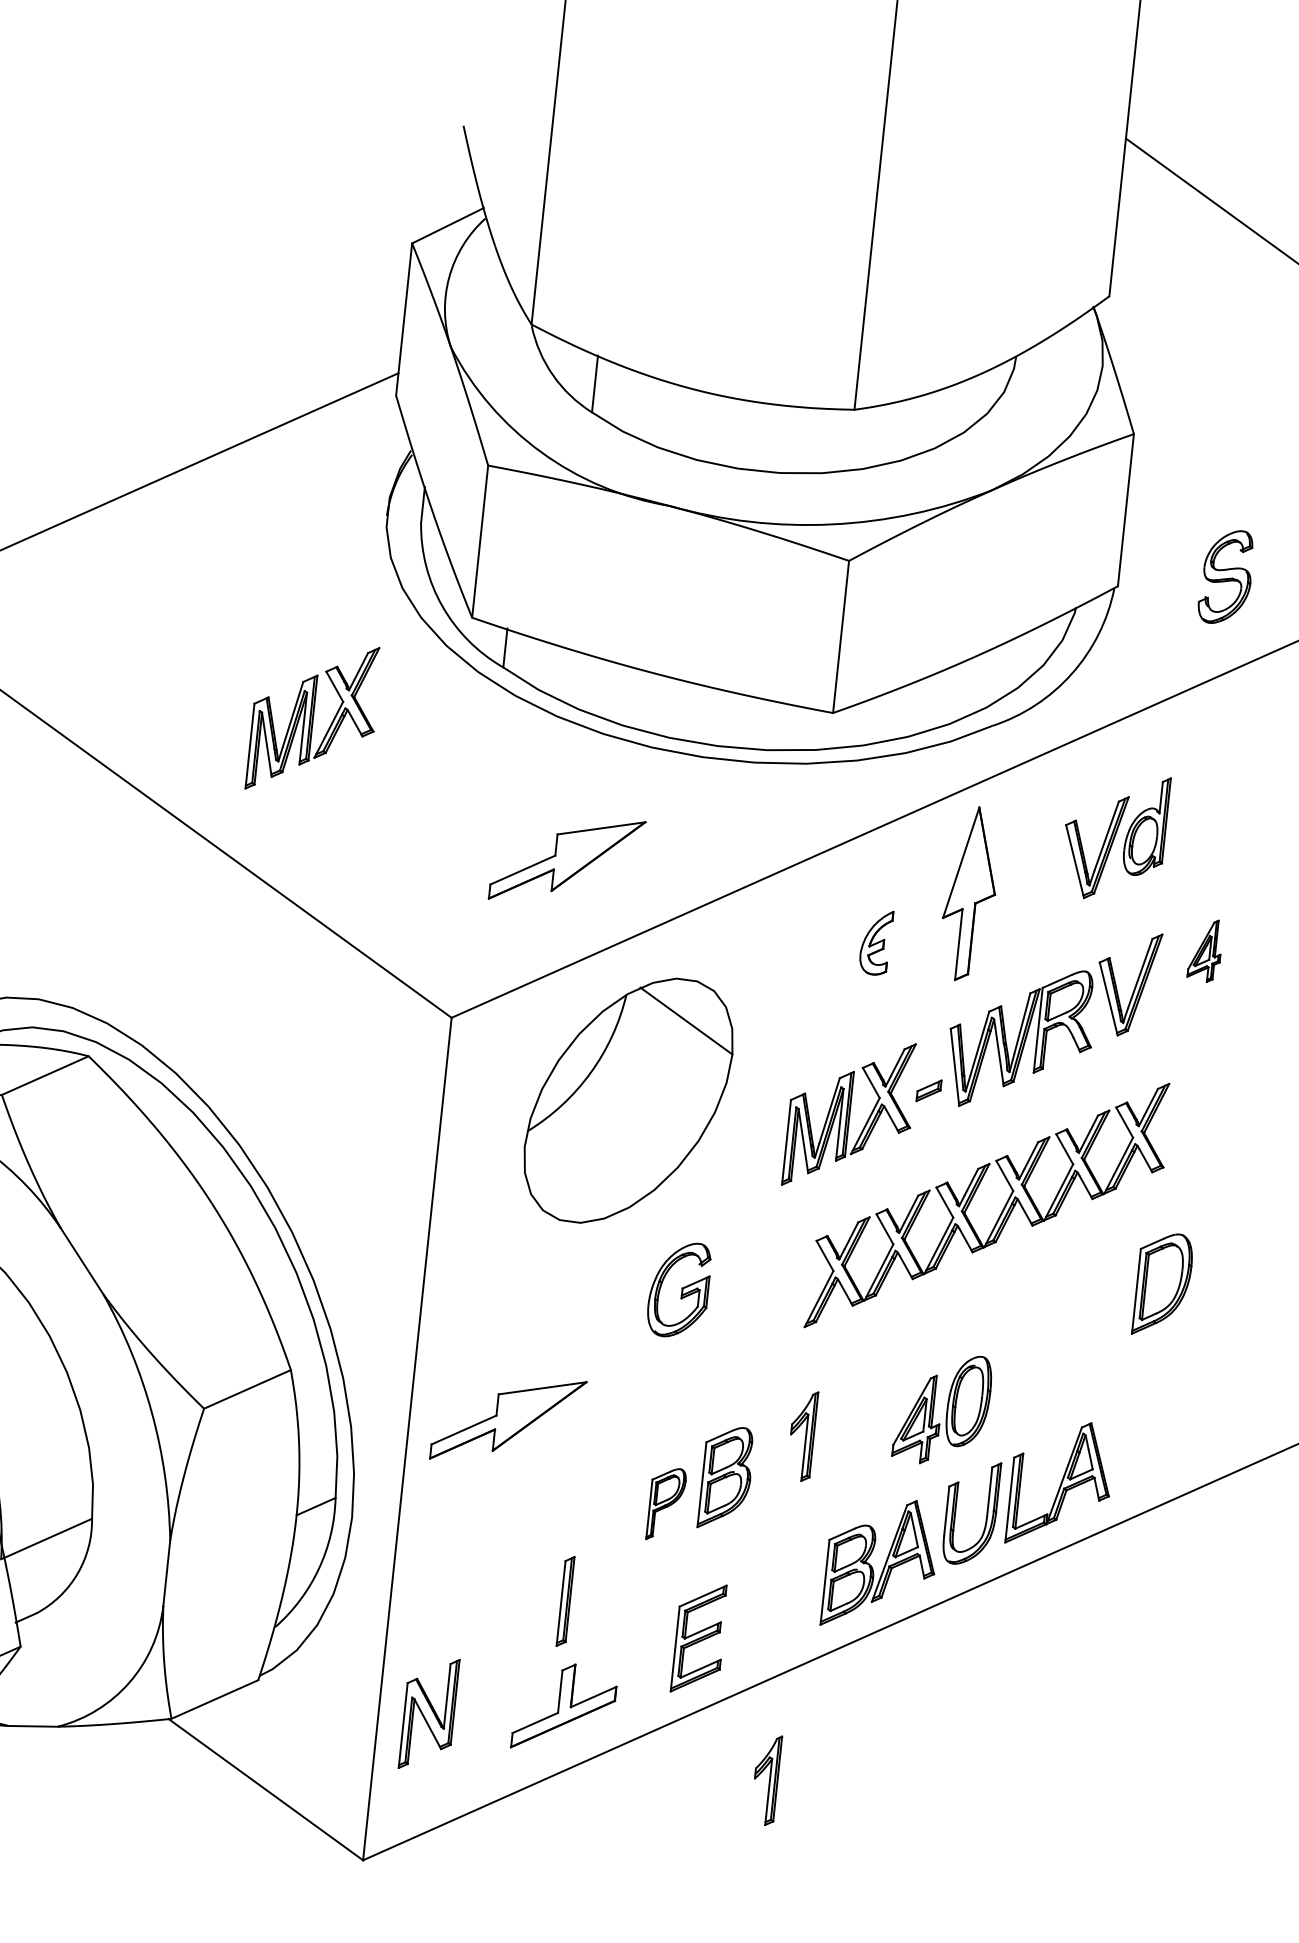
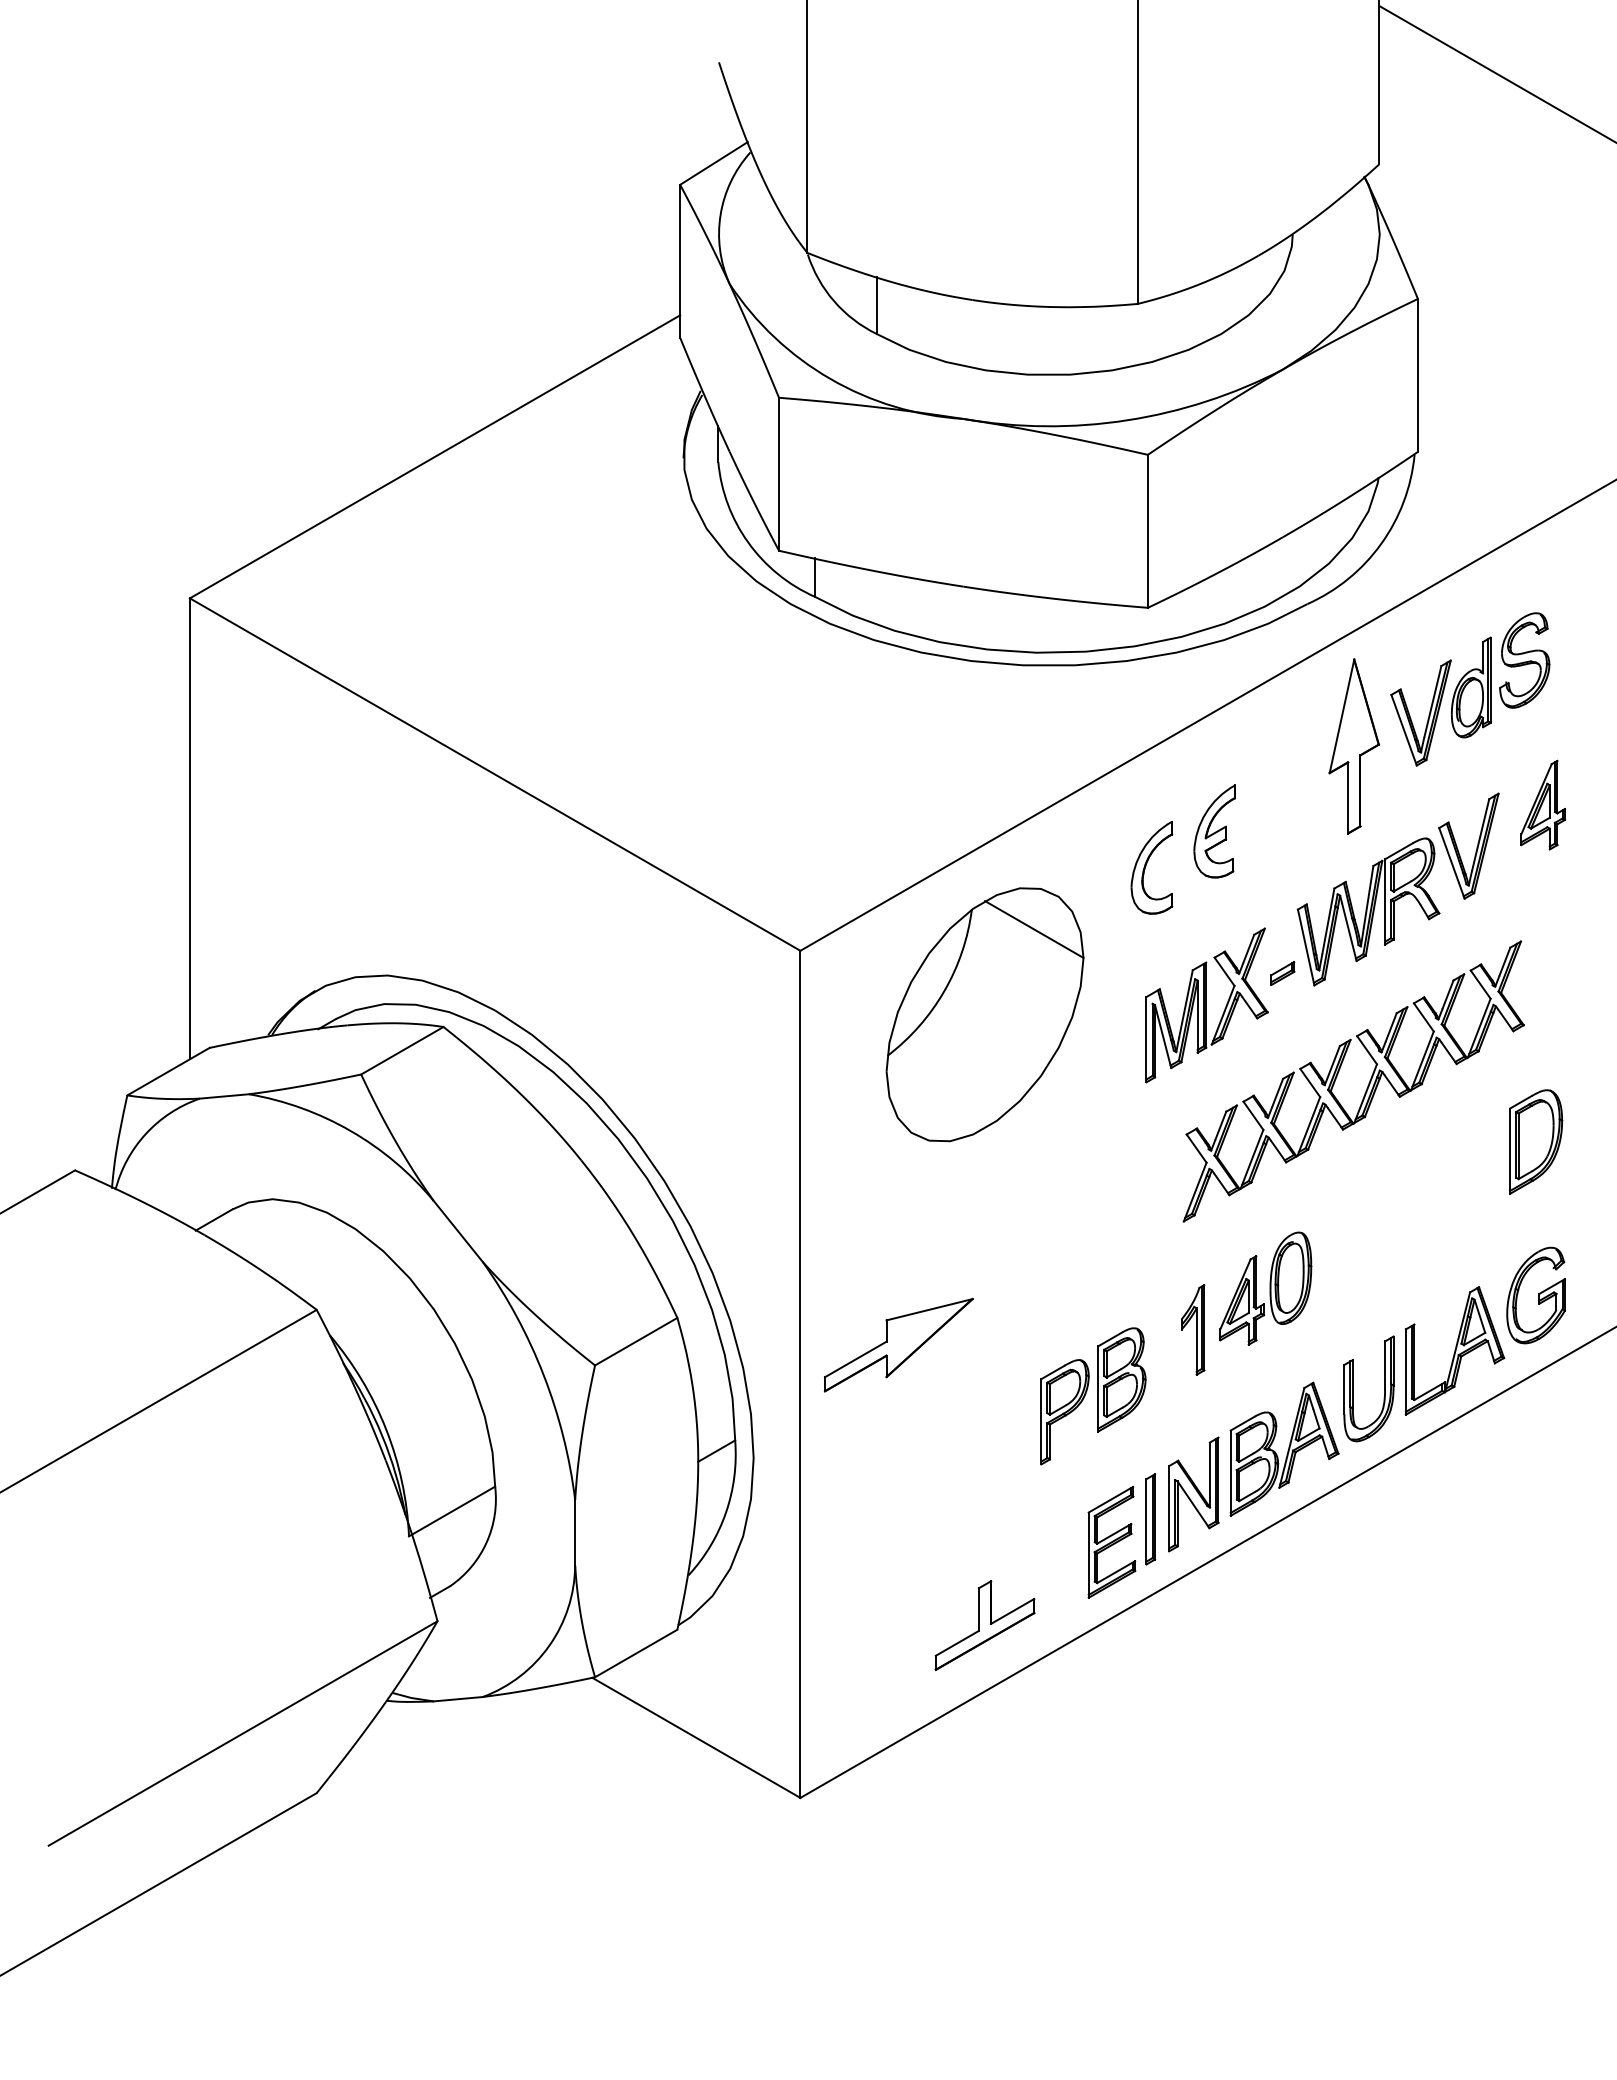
part: (1226, 577) -> (1524, 660), moved
part: (313, 718) -> (631, 667), removed
part: (566, 860) -> (898, 782), removed
part: (969, 893) -> (1353, 746), moved
part: (875, 942) -> (1214, 831), size x1.43
part: (1204, 949) -> (1542, 804), size x1.43
part: (809, 971) -> (1151, 867), added
part: (678, 1289) -> (1535, 1295), moved
part: (942, 1408) -> (1265, 1288), moved
part: (666, 1504) -> (1064, 1412), size x1.43
part: (565, 1601) -> (1150, 1519), moved
part: (428, 1713) -> (1193, 1494), moved
part: (766, 1779) -> (1193, 1675), removed

